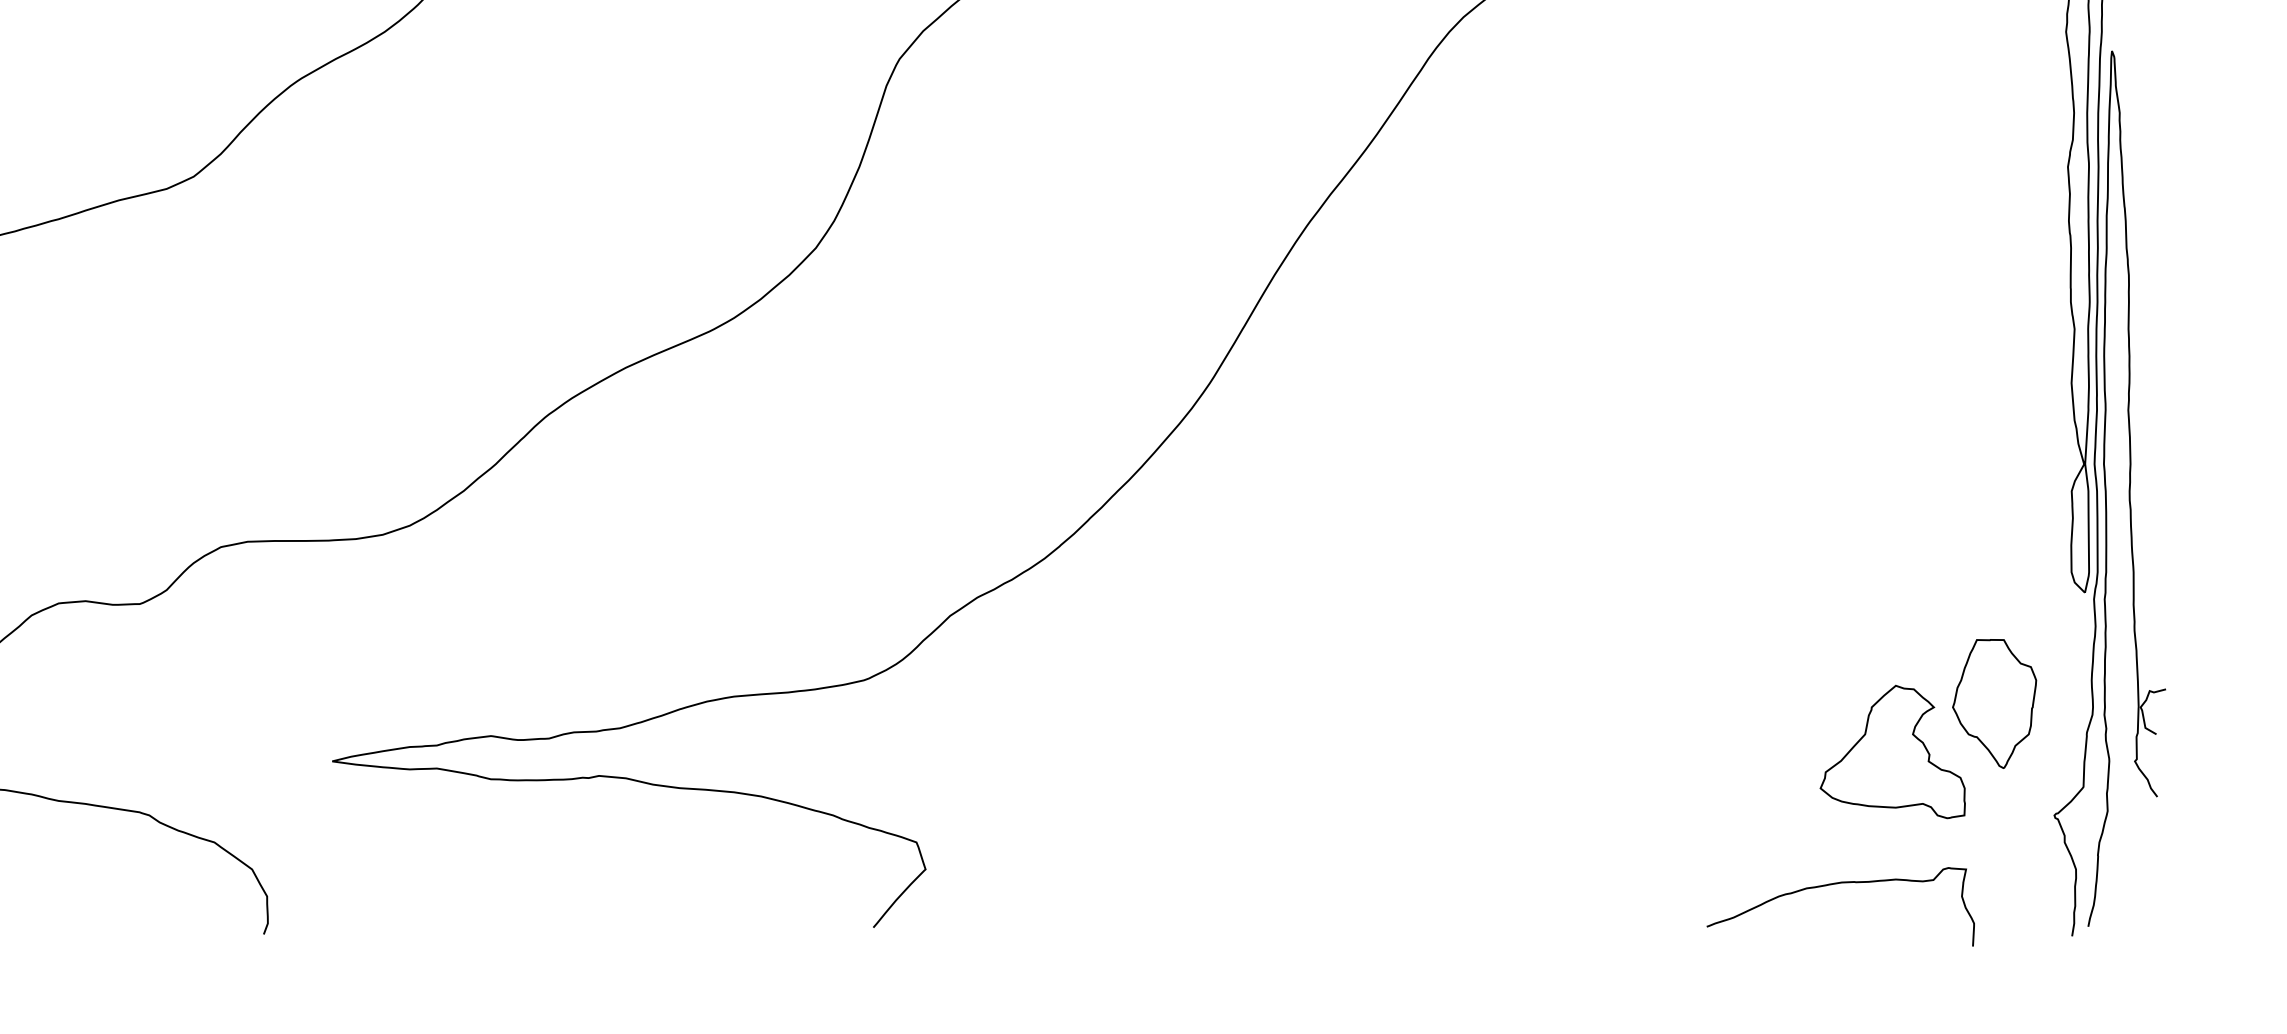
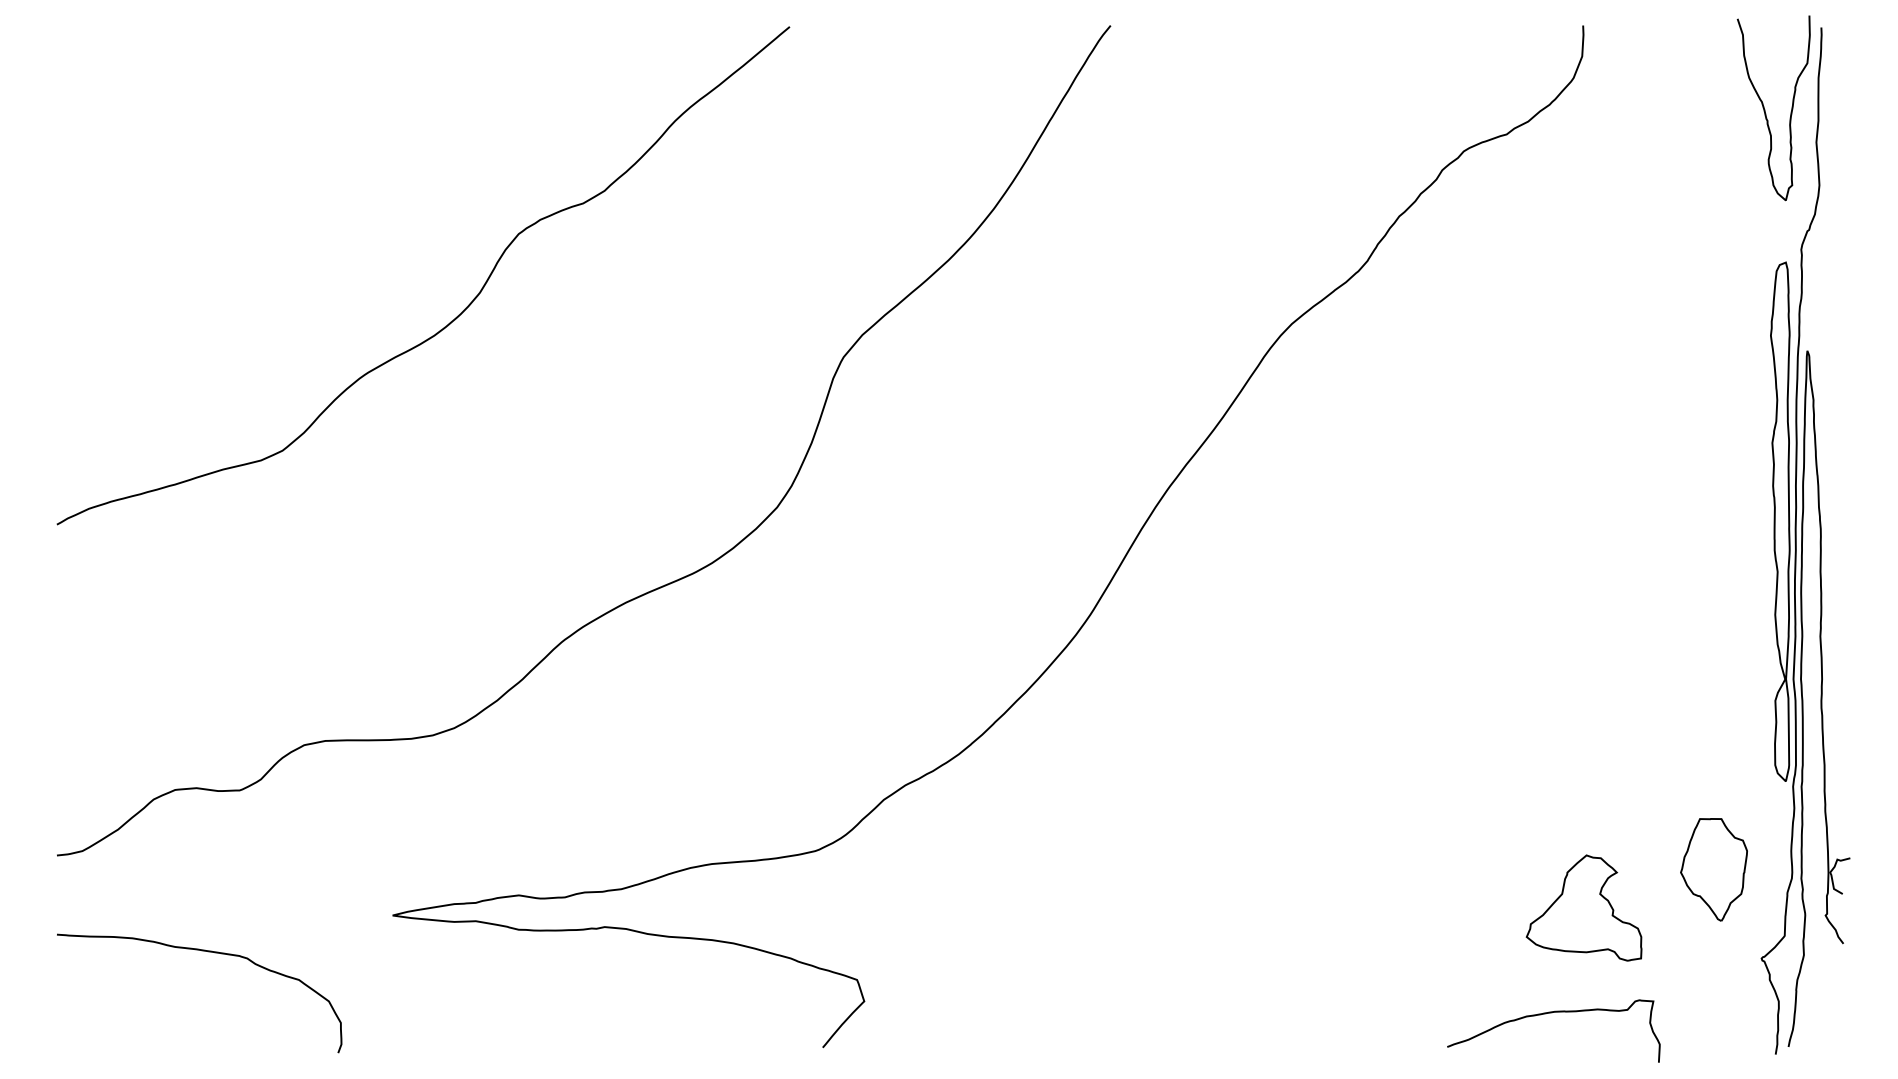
part: (1891, 751) -> (1583, 907), moved
curve: (1839, 884) -> (1552, 1013), moved

